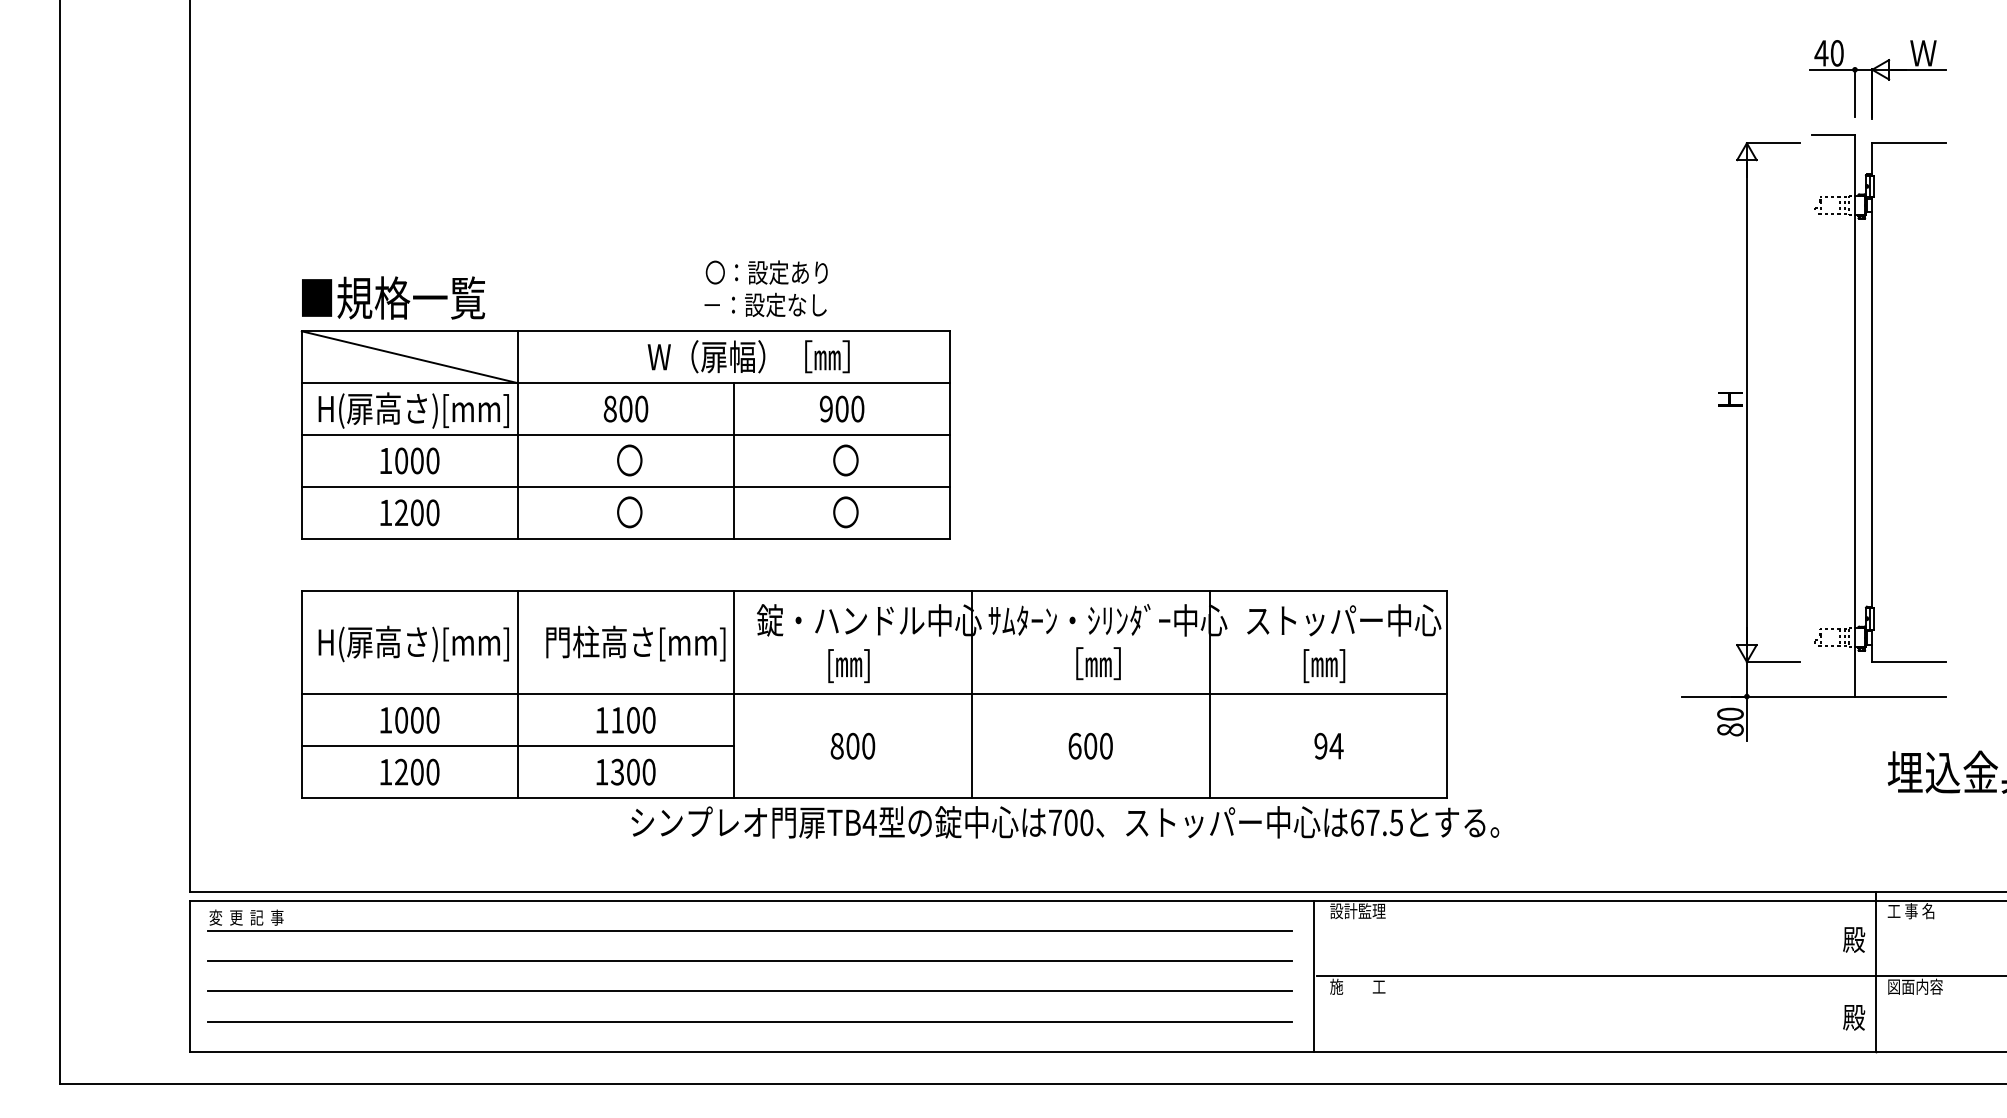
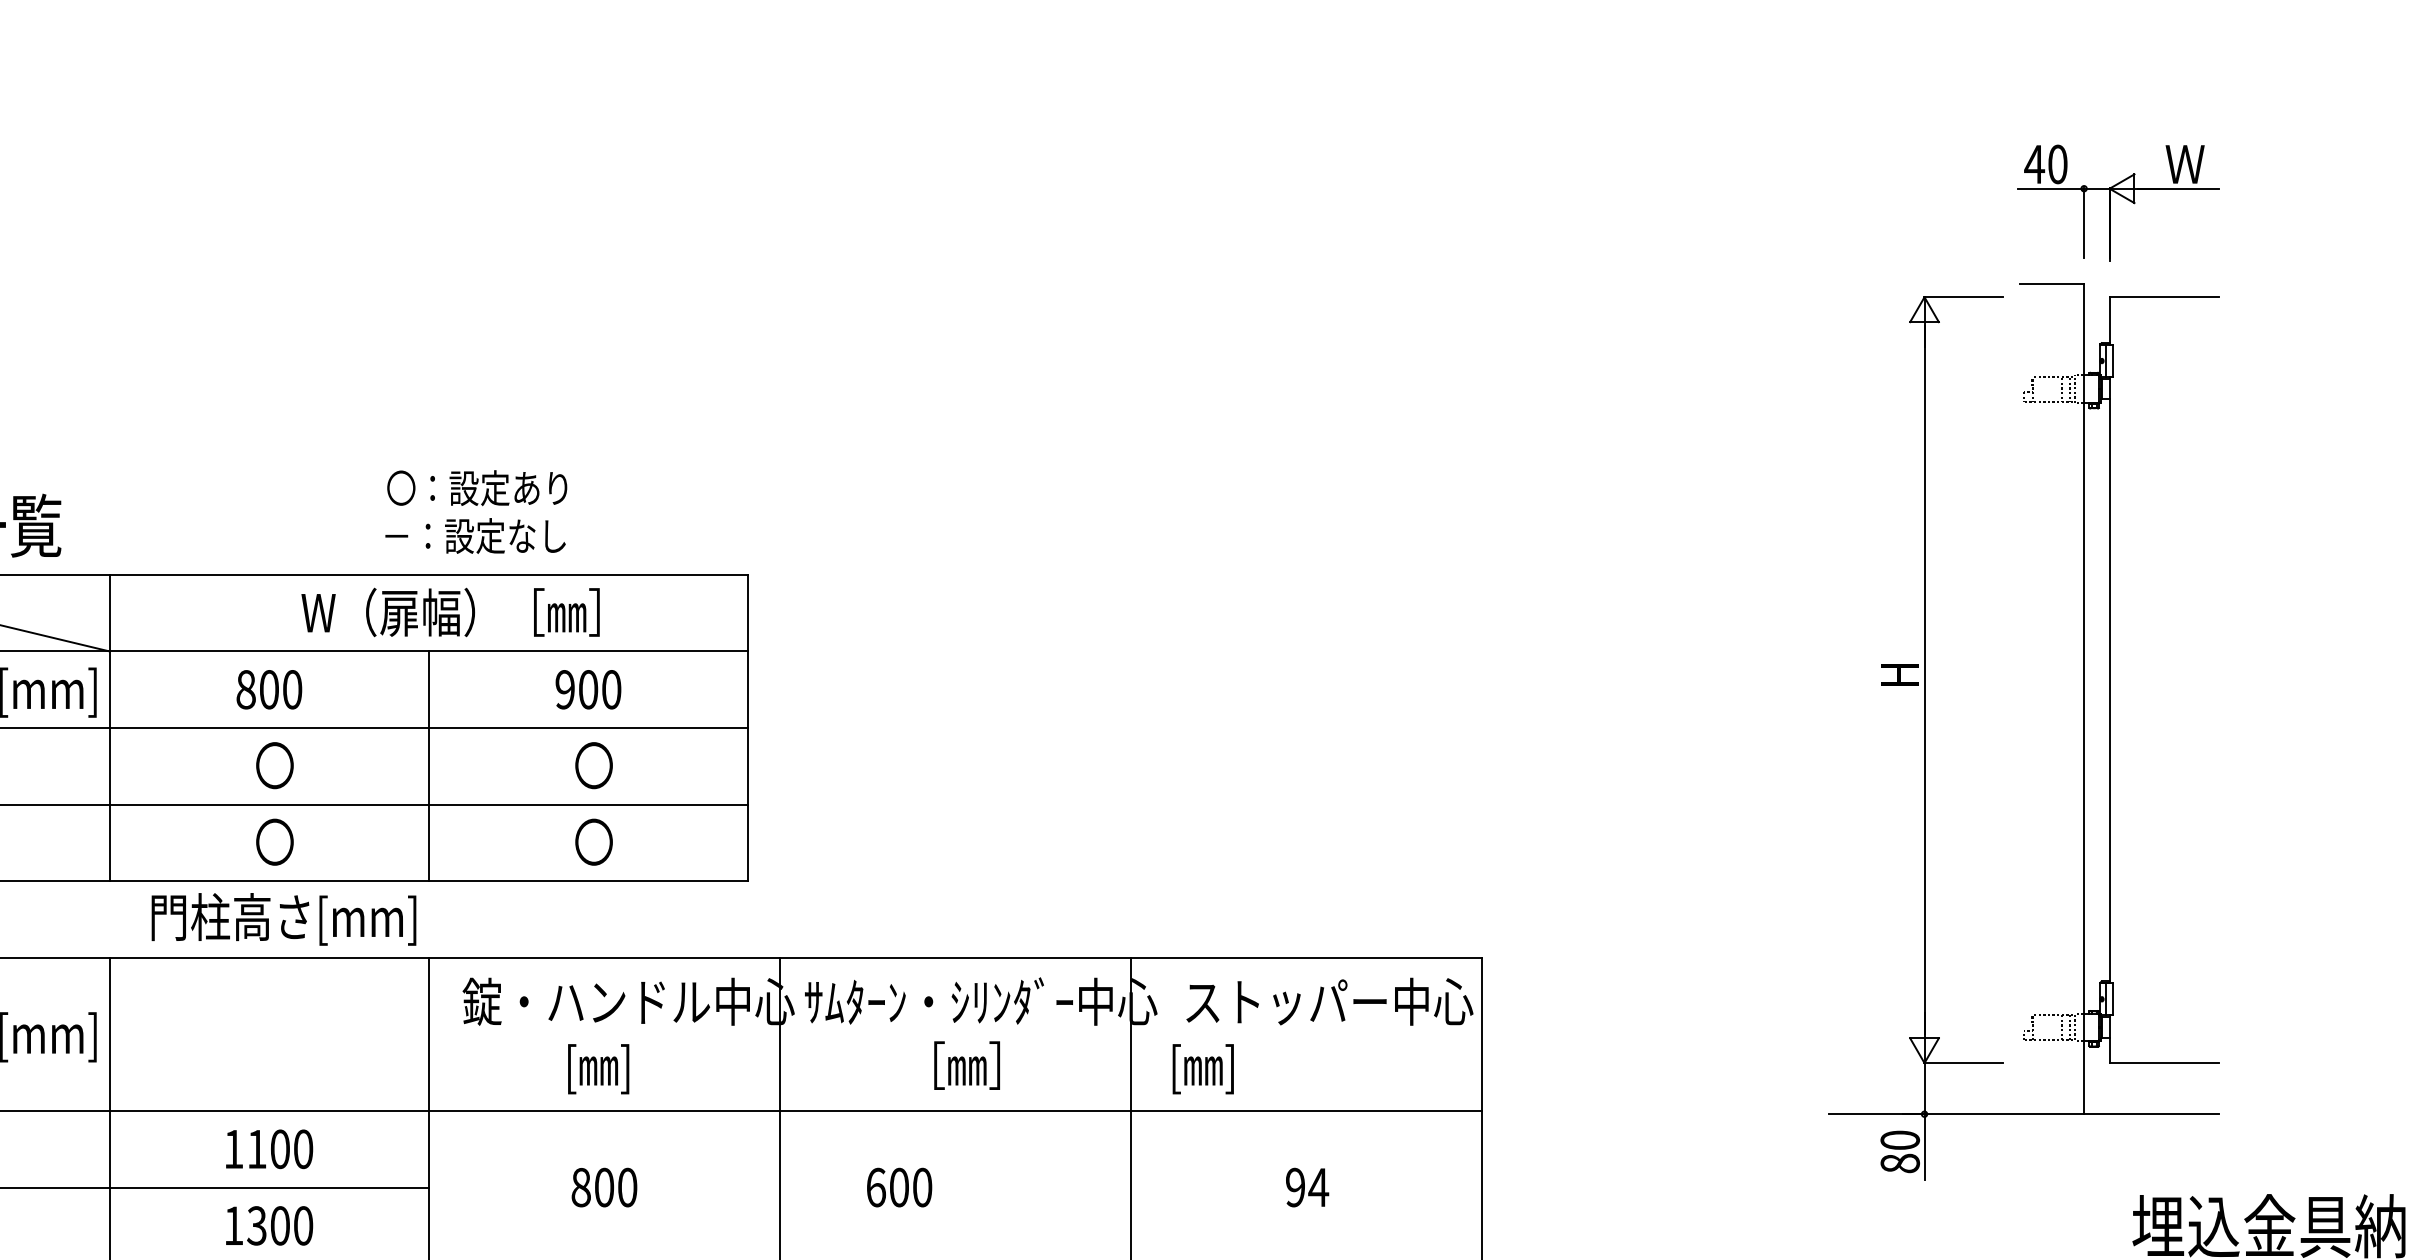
text: (635, 643) -> (283, 919), moved
text: (1324, 666) -> (1203, 1069), moved
text: (1090, 745) -> (899, 1186), moved

